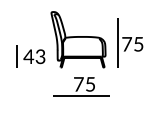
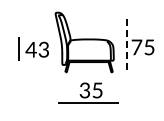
line: (118, 42) -> (127, 45), solid -> dashed
part: (30, 55) -> (33, 48), moved
text: (78, 84) -> (84, 90), 75 -> 35

